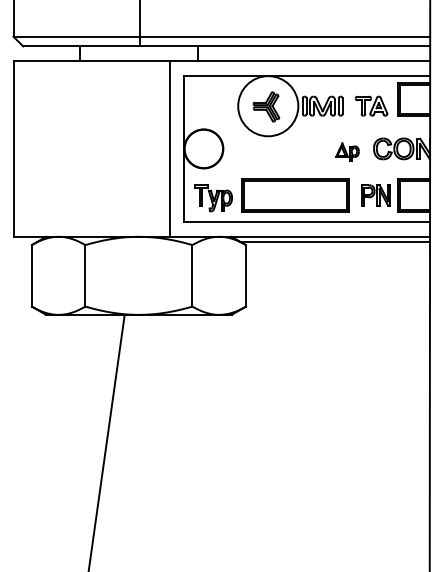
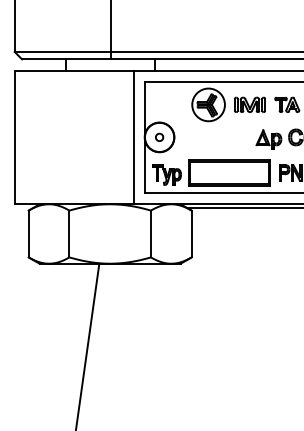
circle: (267, 105) -> (208, 104), size x0.71
circle: (203, 148) -> (159, 137), added
part: (347, 151) -> (268, 139), size x1.43

